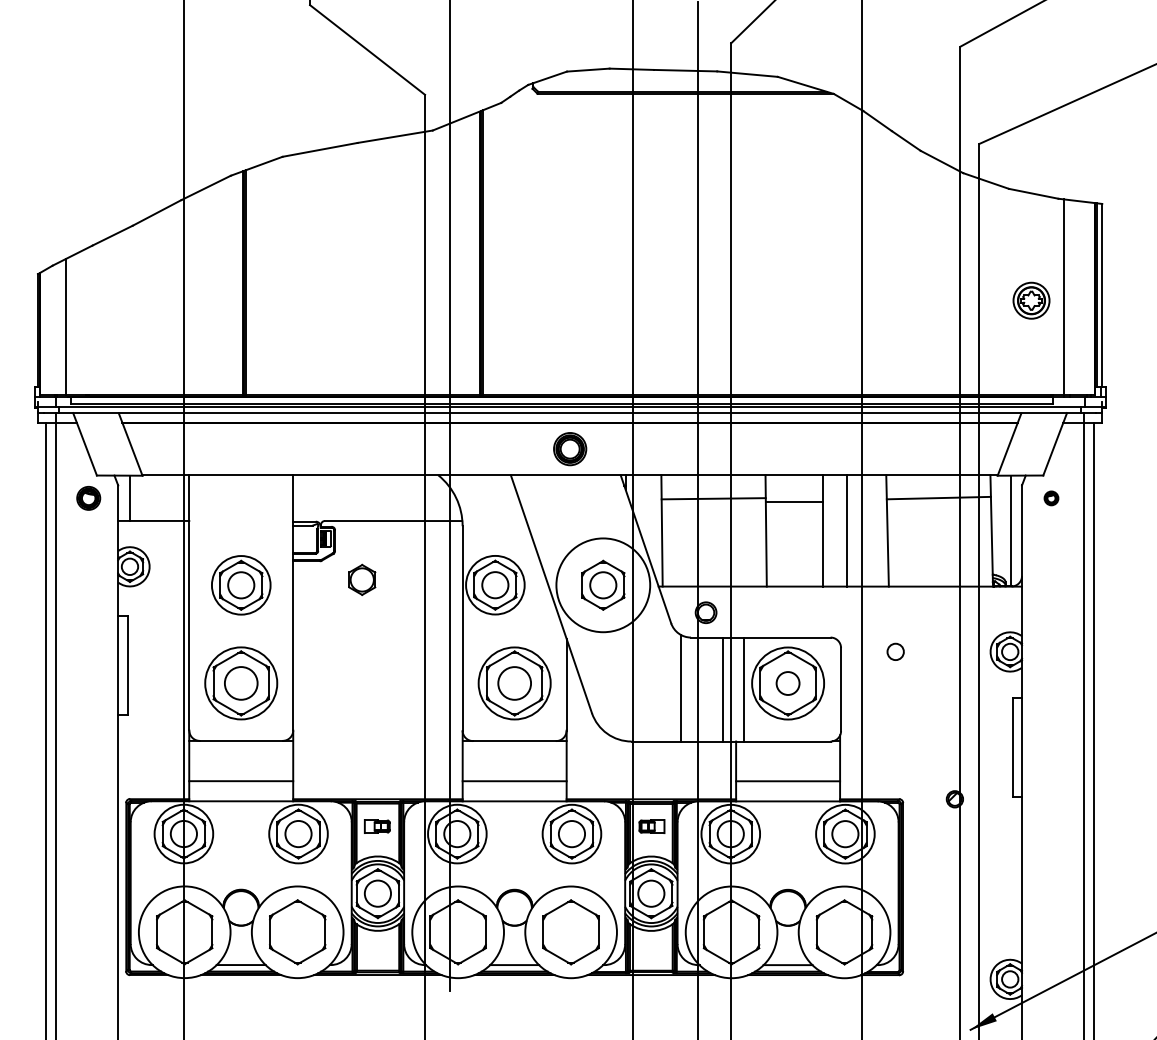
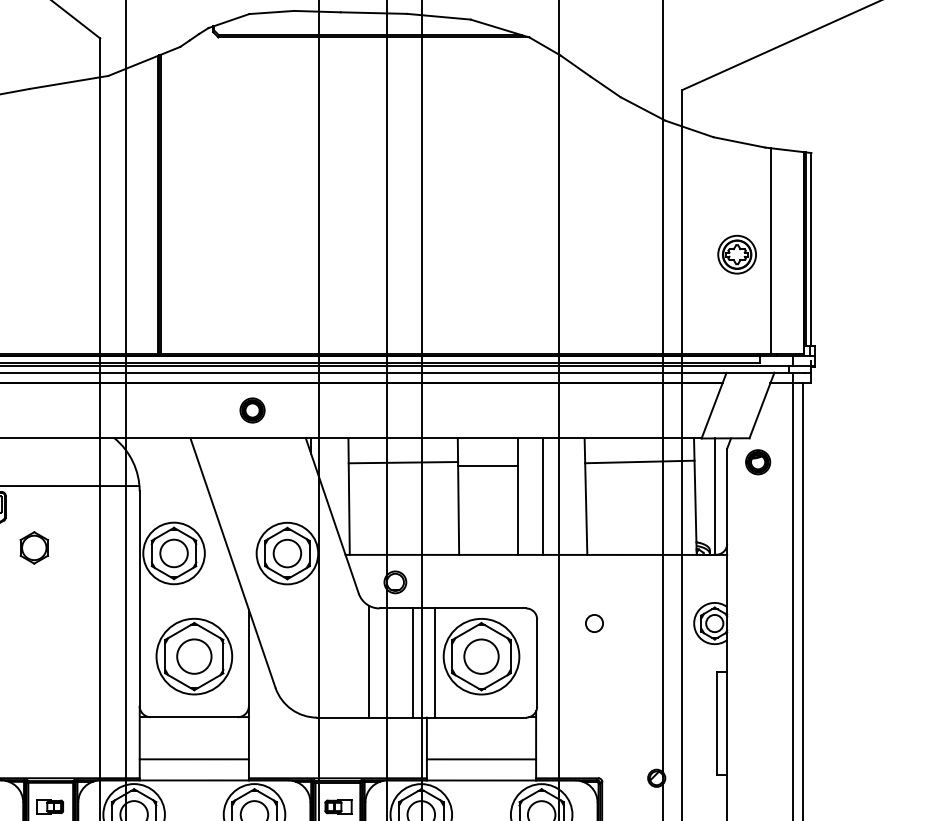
part: (569, 448) -> (251, 409), size x0.71
part: (1051, 498) -> (758, 462), size x1.67
circle: (603, 585) -> (287, 553), size x0.62
circle: (787, 683) -> (480, 656), size x1.43

